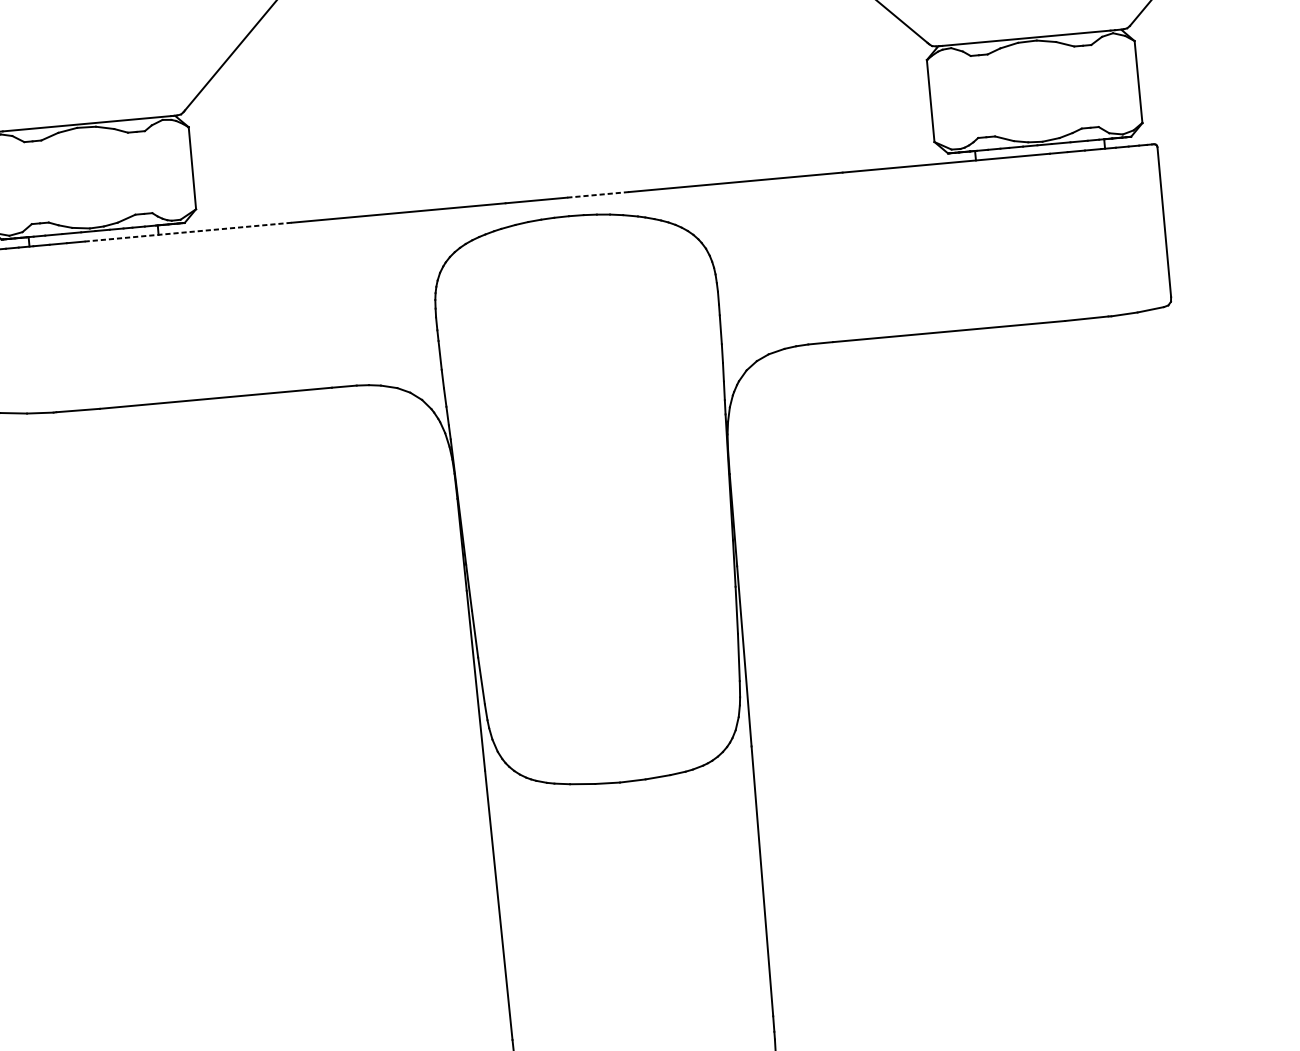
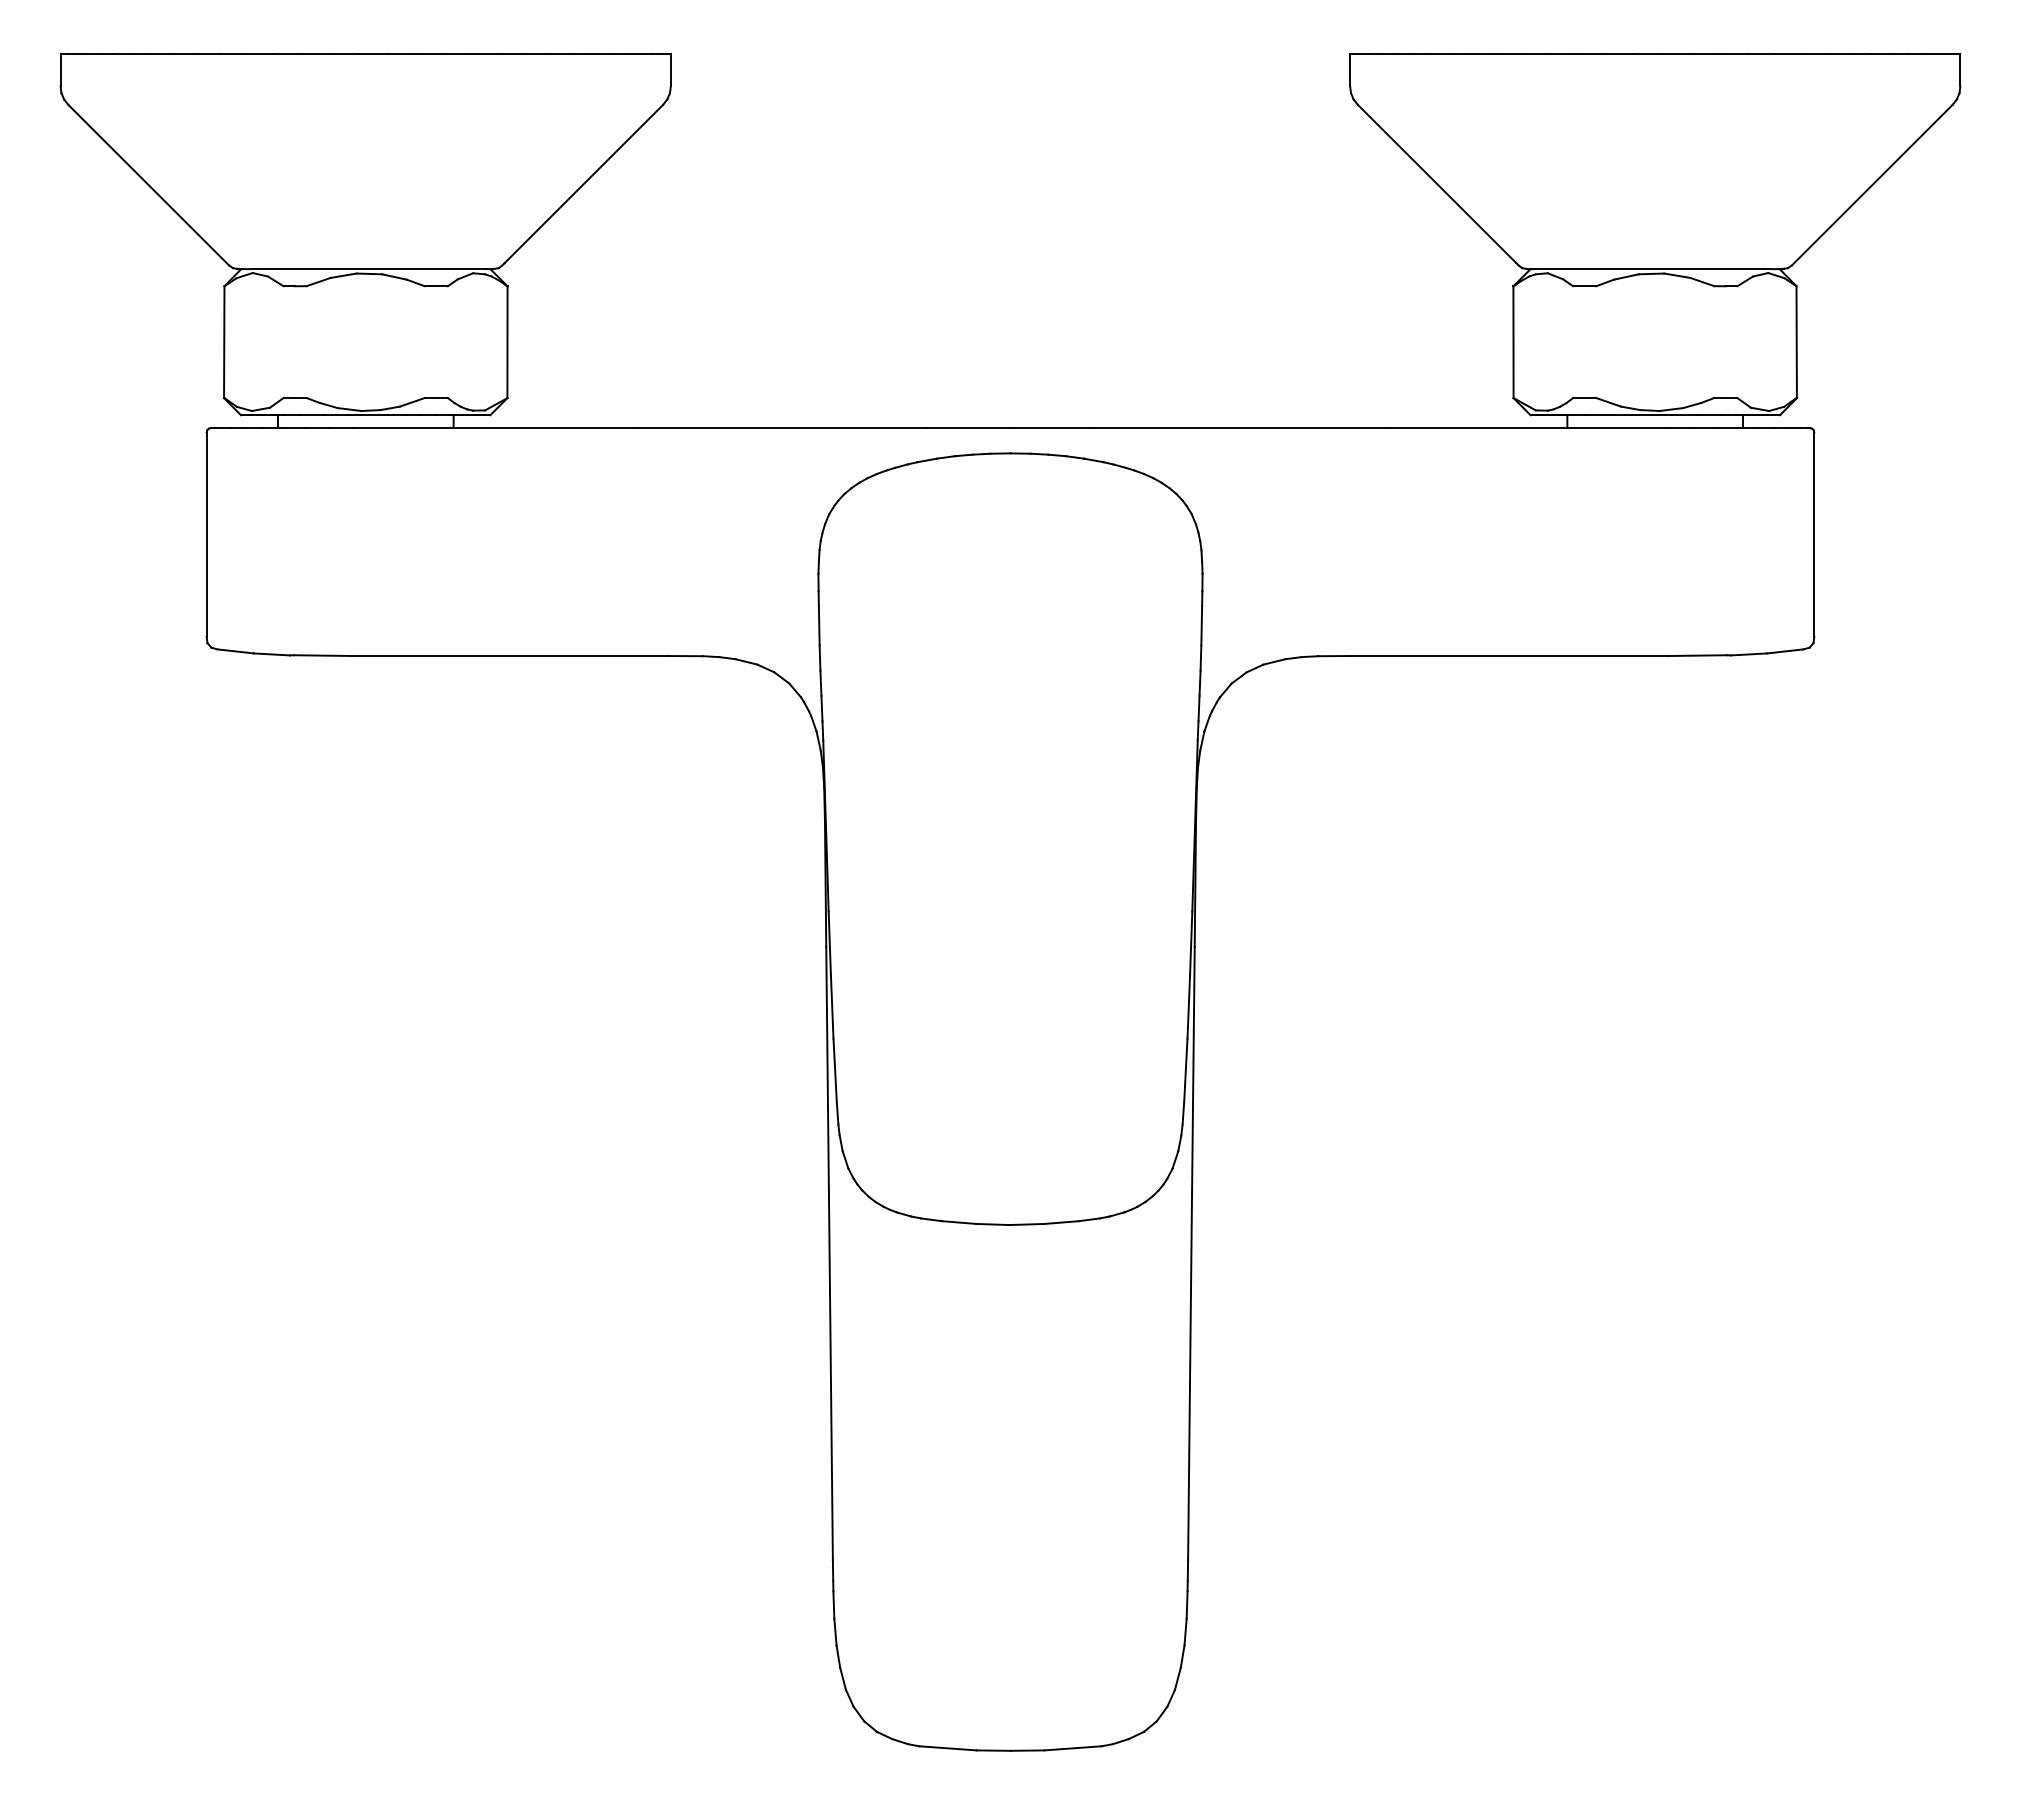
line: (598, 195) -> (1052, 428), dashed -> solid
line: (188, 232) -> (494, 428), dashed -> solid

